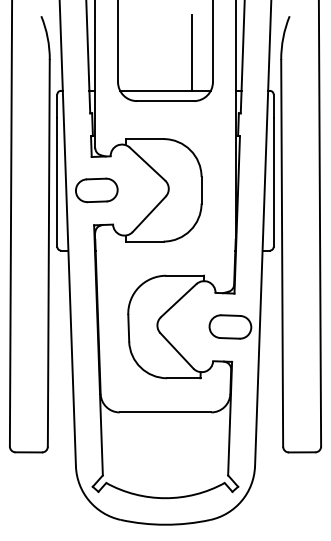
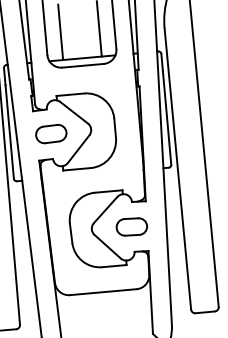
line: (138, 52) -> (60, 32), added
part: (96, 190) -> (51, 134), moved
part: (230, 326) -> (131, 226), moved

